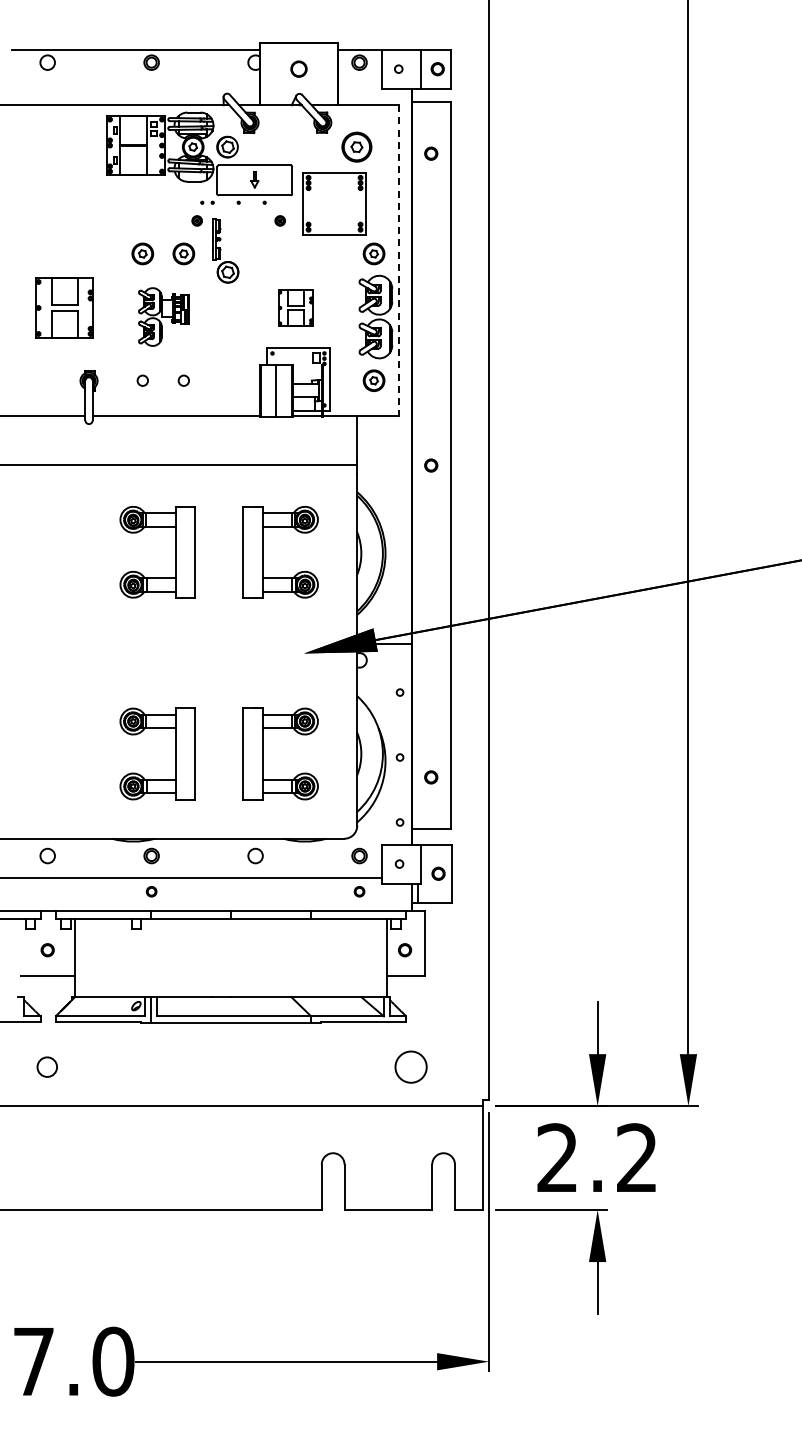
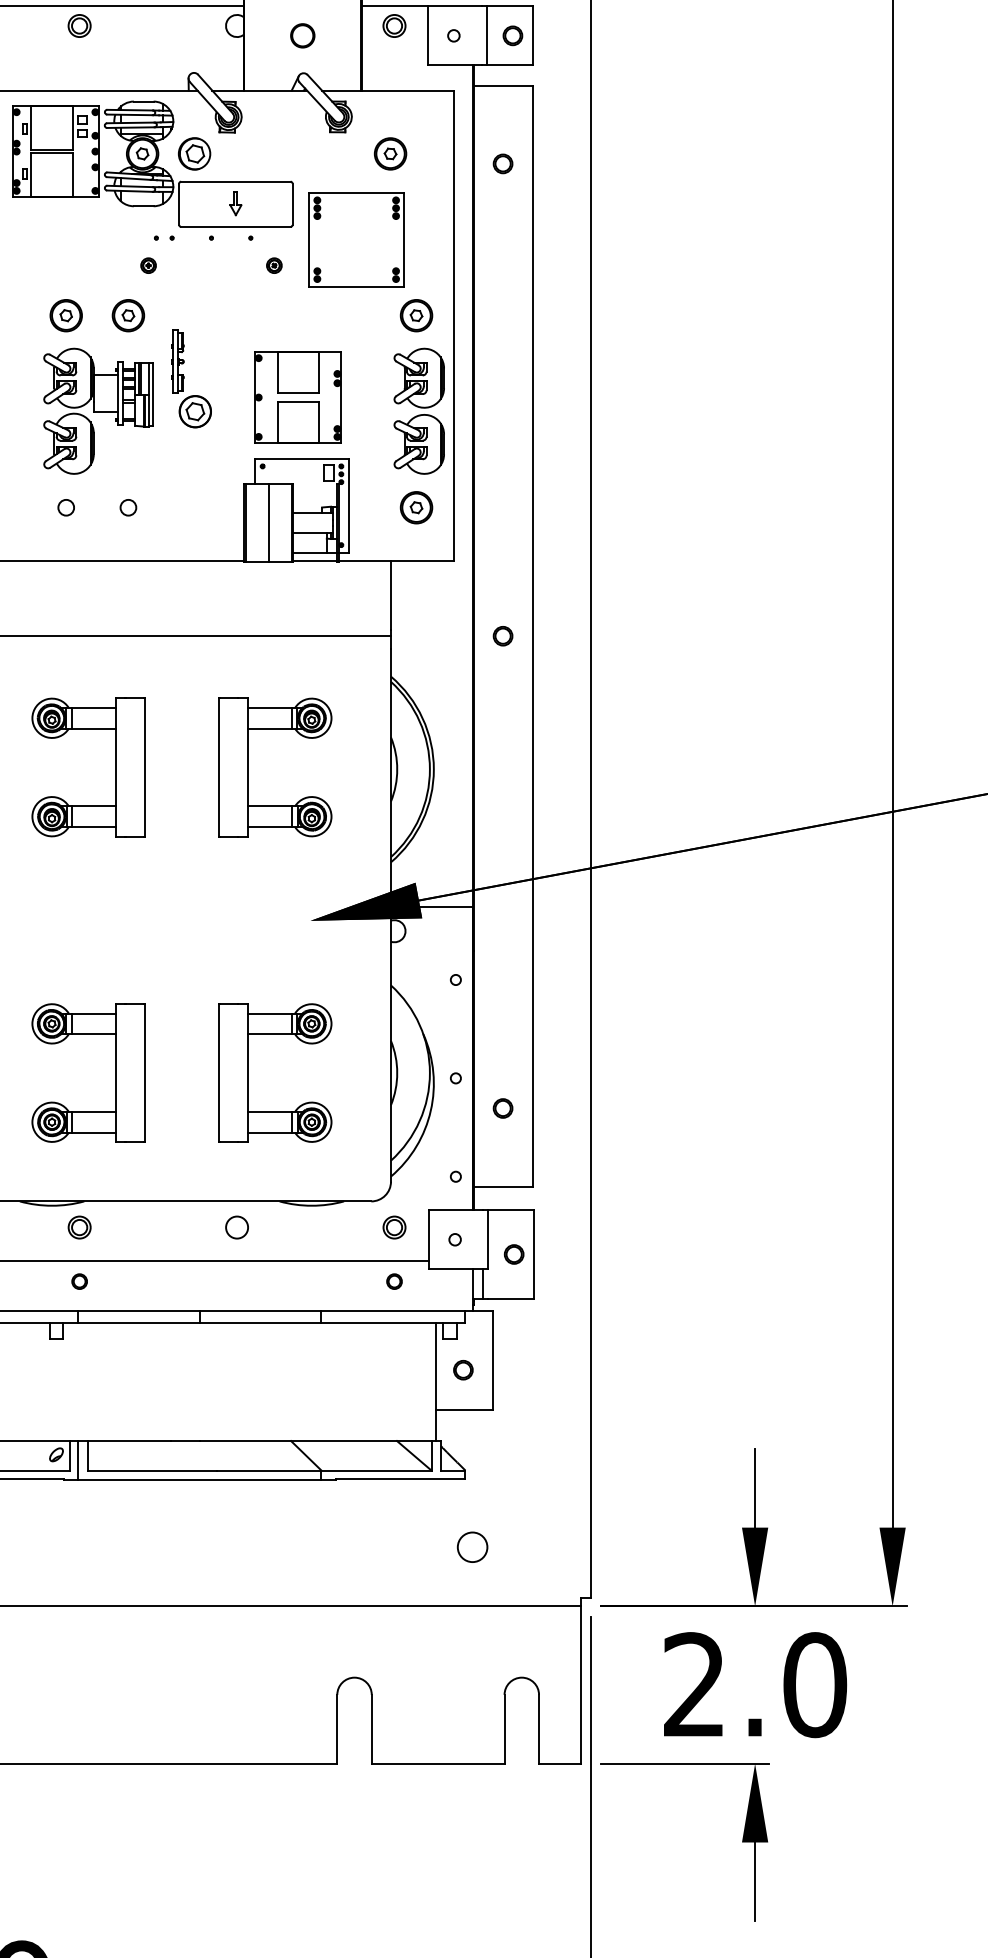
part: (356, 146) -> (389, 152), size x0.71
part: (225, 250) -> (191, 378), moved
line: (398, 261) -> (453, 327), dashed -> solid
part: (295, 307) -> (297, 396), size x1.67
part: (163, 316) -> (97, 410), size x1.43
circle: (410, 1066) -> (471, 1546), size x0.62
text: (637, 1158) -> (815, 1685), 2.2 -> 2.0

